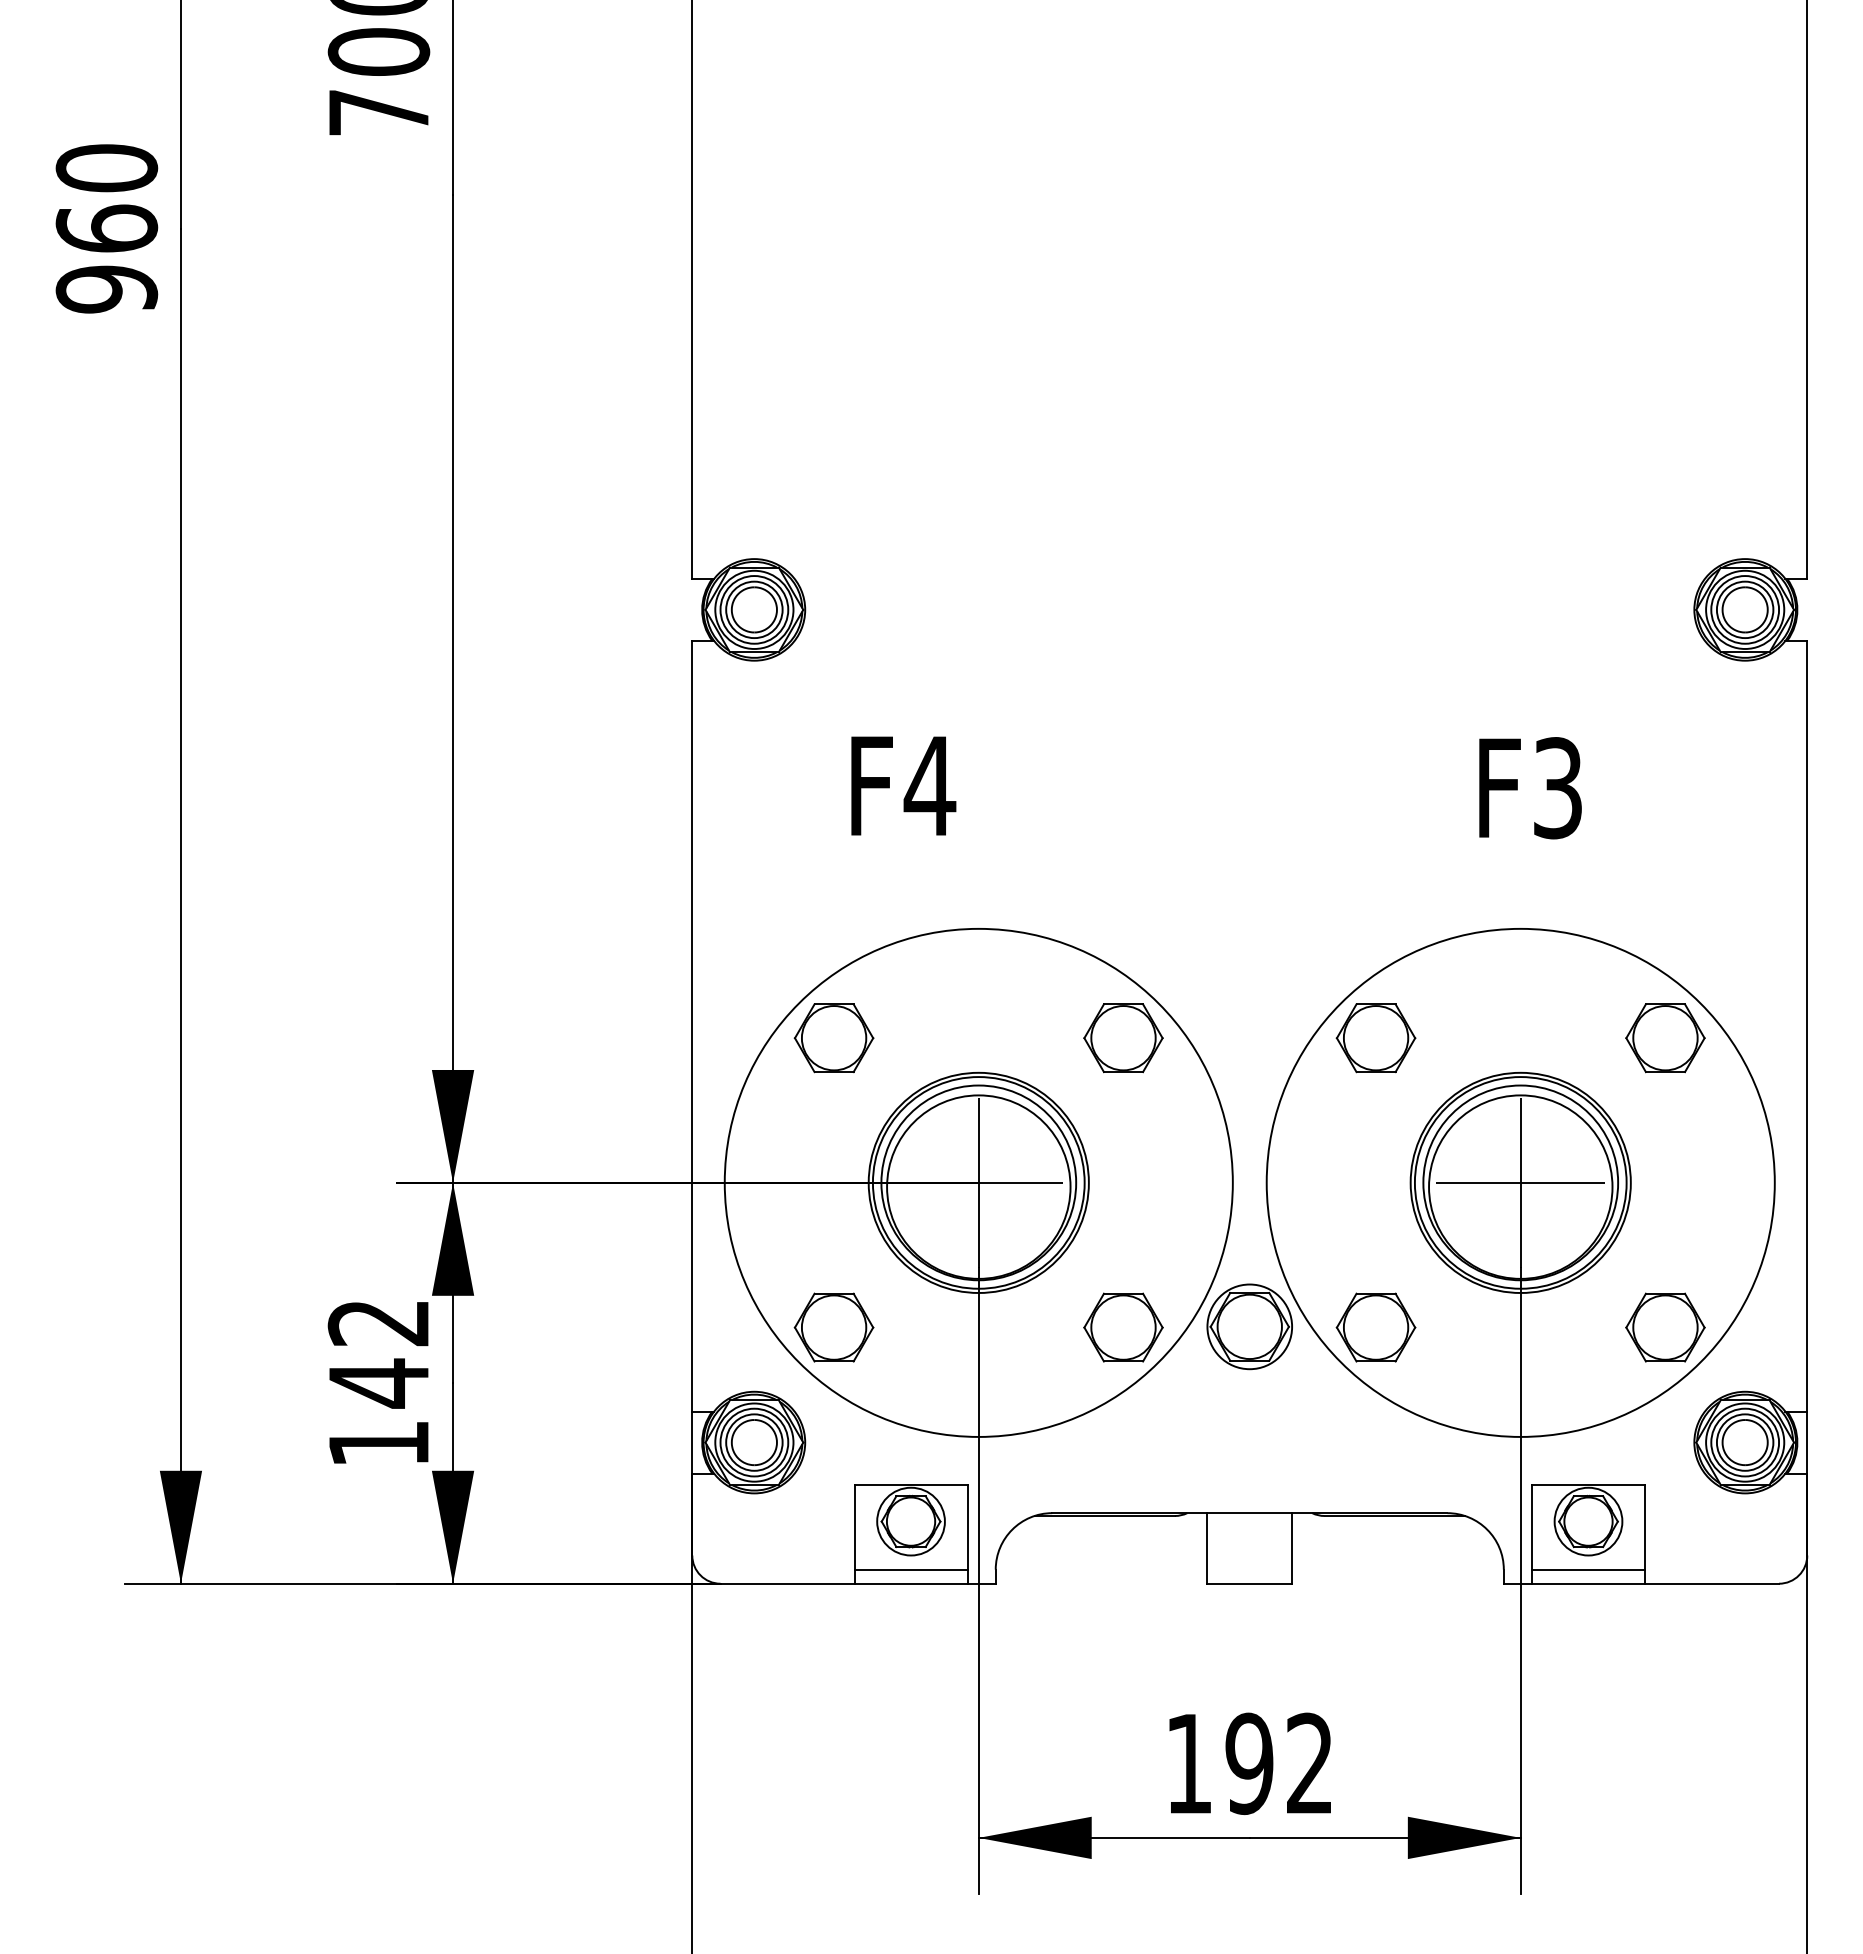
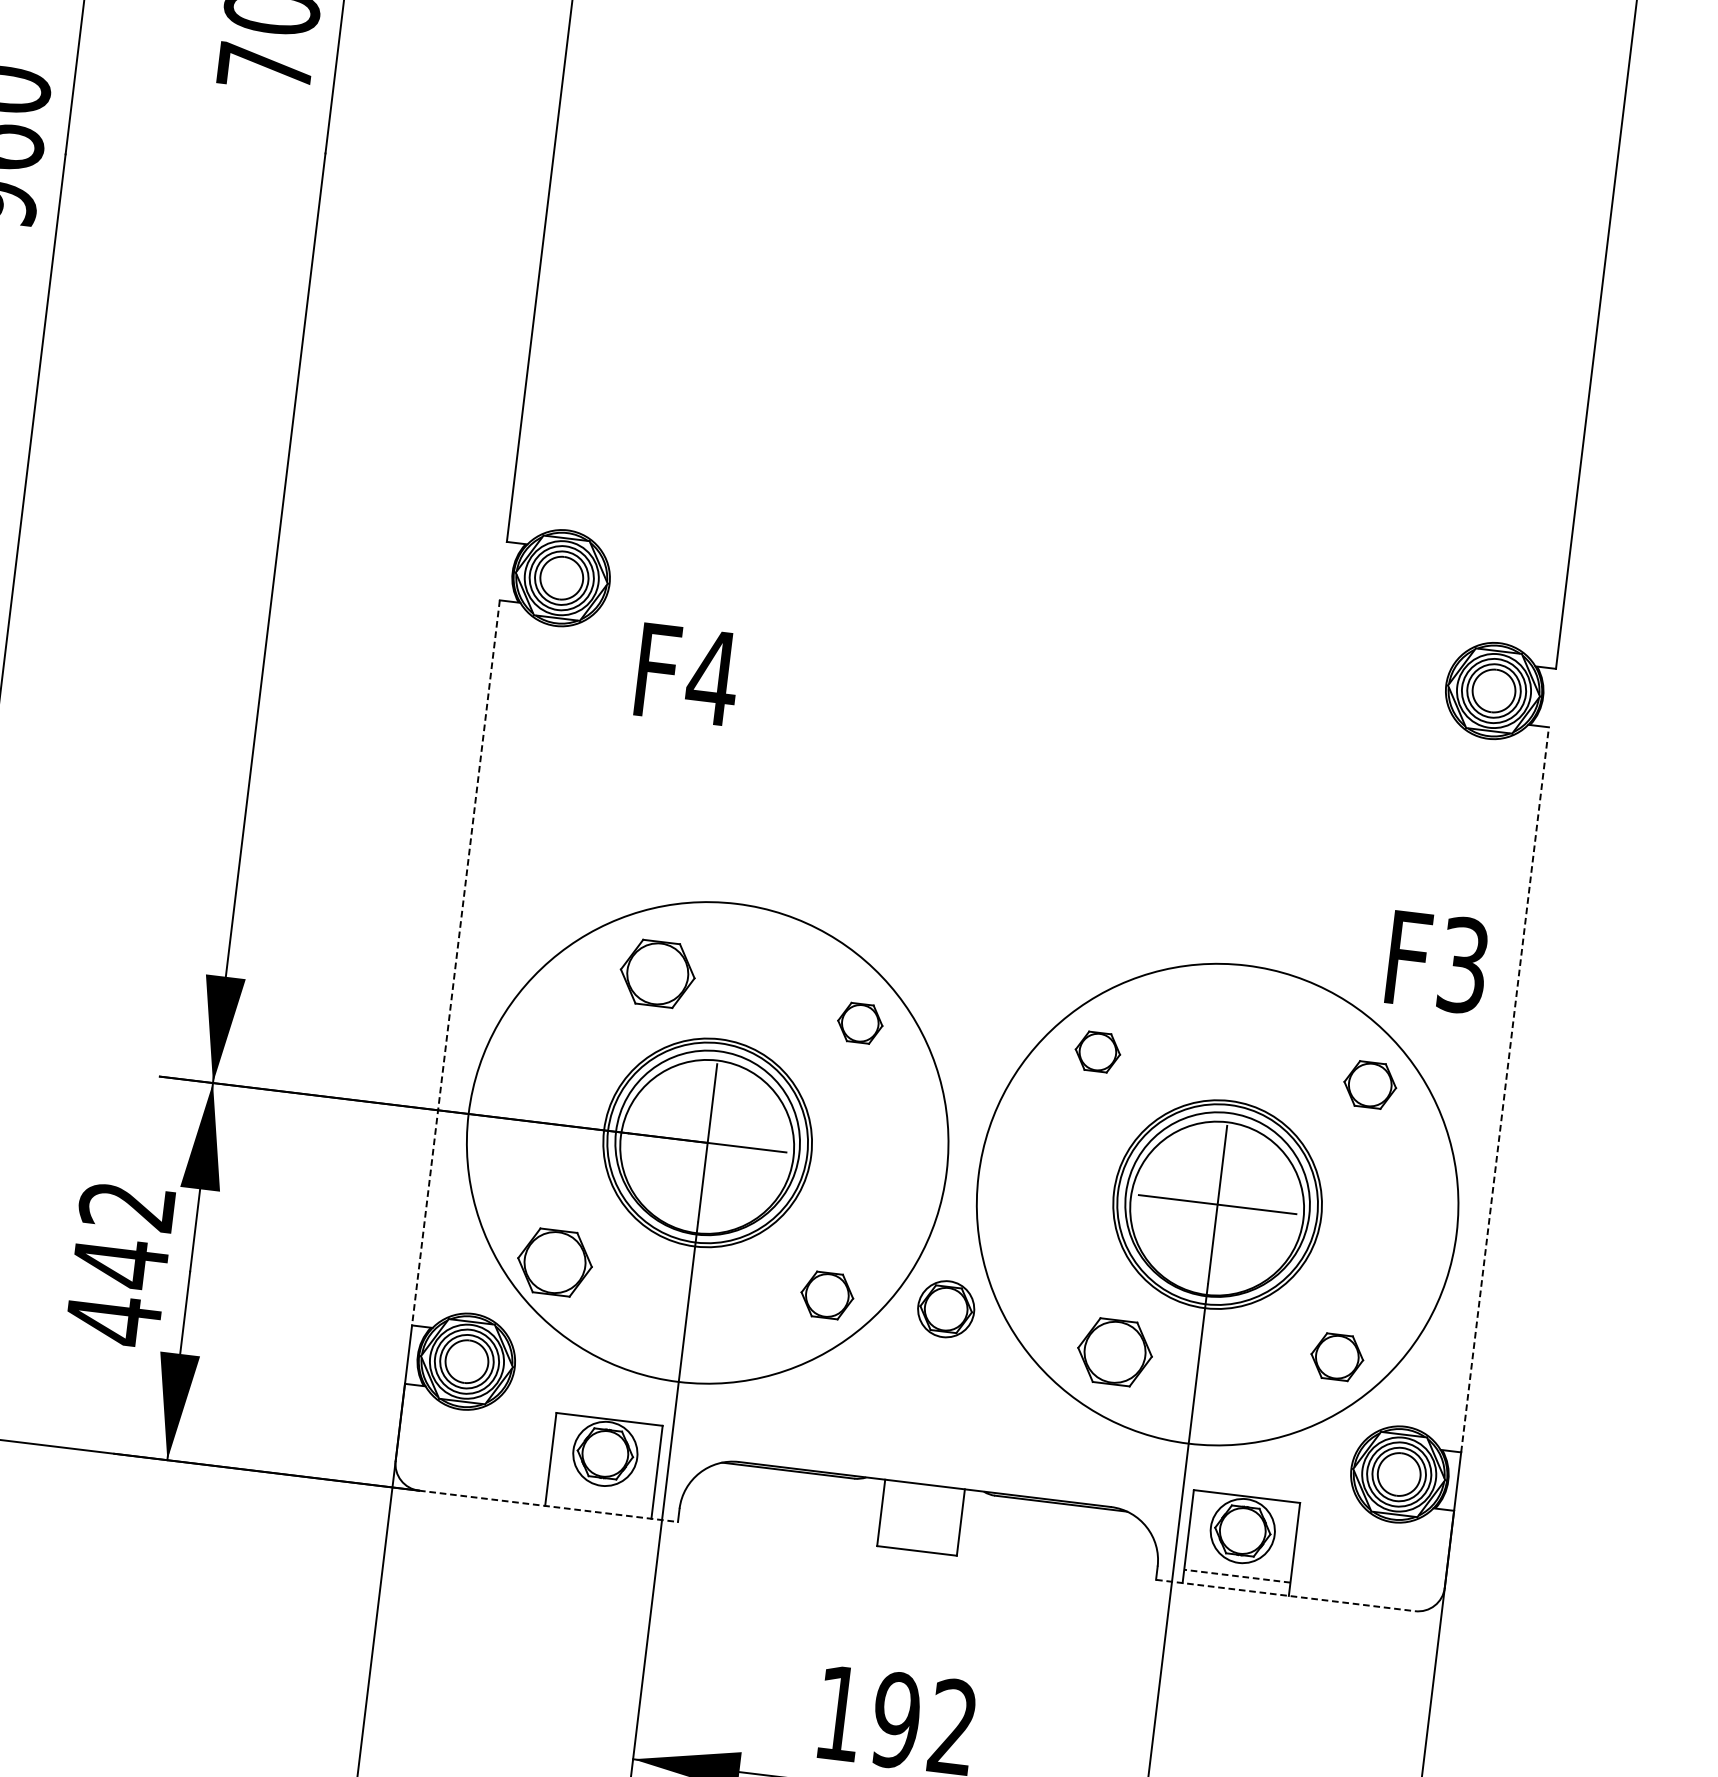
text: (903, 785) -> (687, 674), moved
text: (1530, 788) -> (1437, 962), moved
line: (1807, 1025) -> (1505, 1089), solid -> dashed
line: (692, 1026) -> (456, 963), solid -> dashed
part: (833, 1038) -> (657, 974), moved
part: (1123, 1038) -> (860, 1023), size x0.6
part: (1375, 1038) -> (1097, 1052), size x0.6
part: (1665, 1038) -> (1370, 1085), size x0.7
part: (1249, 1326) -> (946, 1308), size x0.7
part: (1123, 1327) -> (827, 1295), size x0.7
part: (1375, 1327) -> (1114, 1352), moved
part: (1665, 1327) -> (1337, 1357), size x0.7
text: (378, 1443) -> (113, 1319), 142 -> 442
line: (910, 1569) -> (599, 1498), removed
line: (1588, 1569) -> (1237, 1576), solid -> dashed
line: (858, 1583) -> (548, 1506), solid -> dashed
line: (1641, 1583) -> (1285, 1595), solid -> dashed

